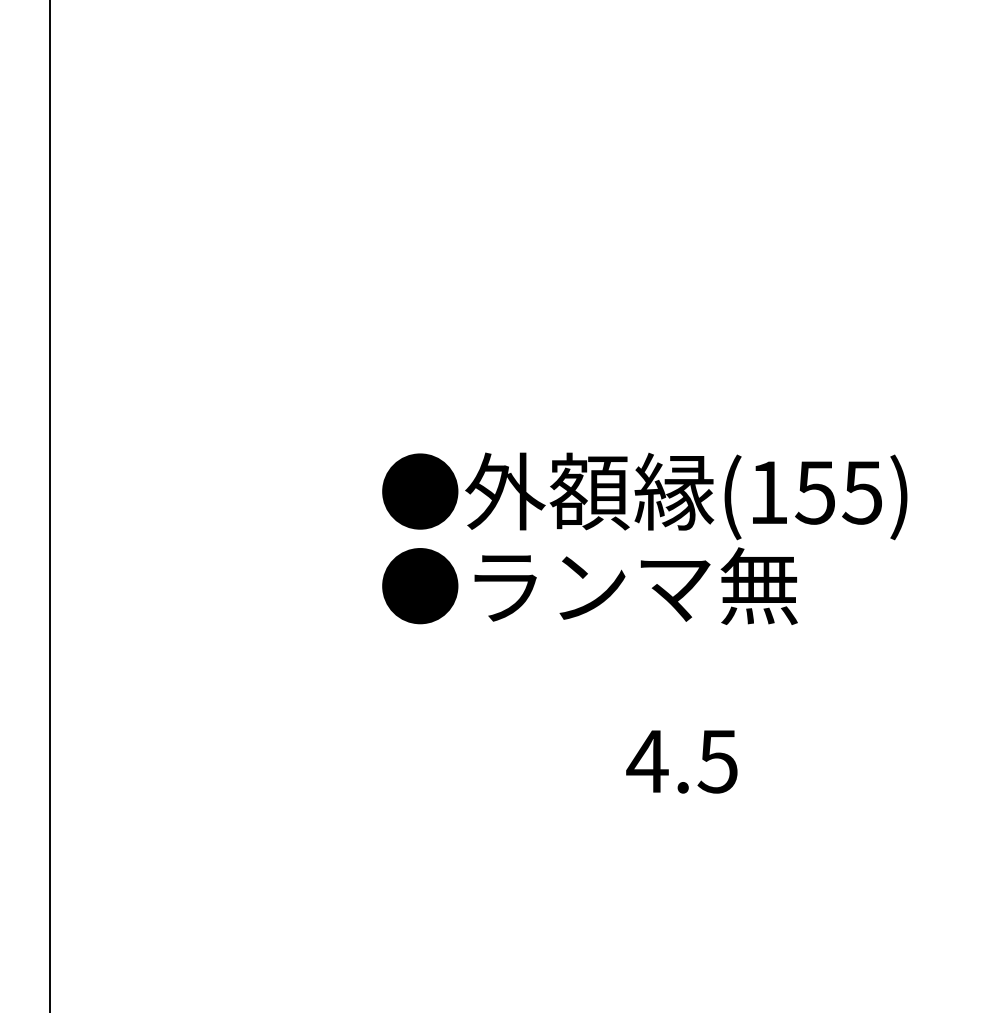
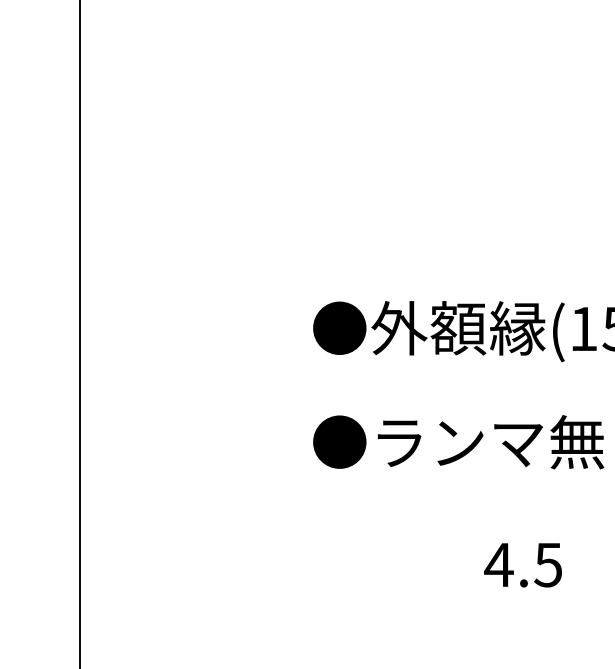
text: (589, 585) -> (458, 441), moved
text: (681, 761) -> (522, 565), moved

